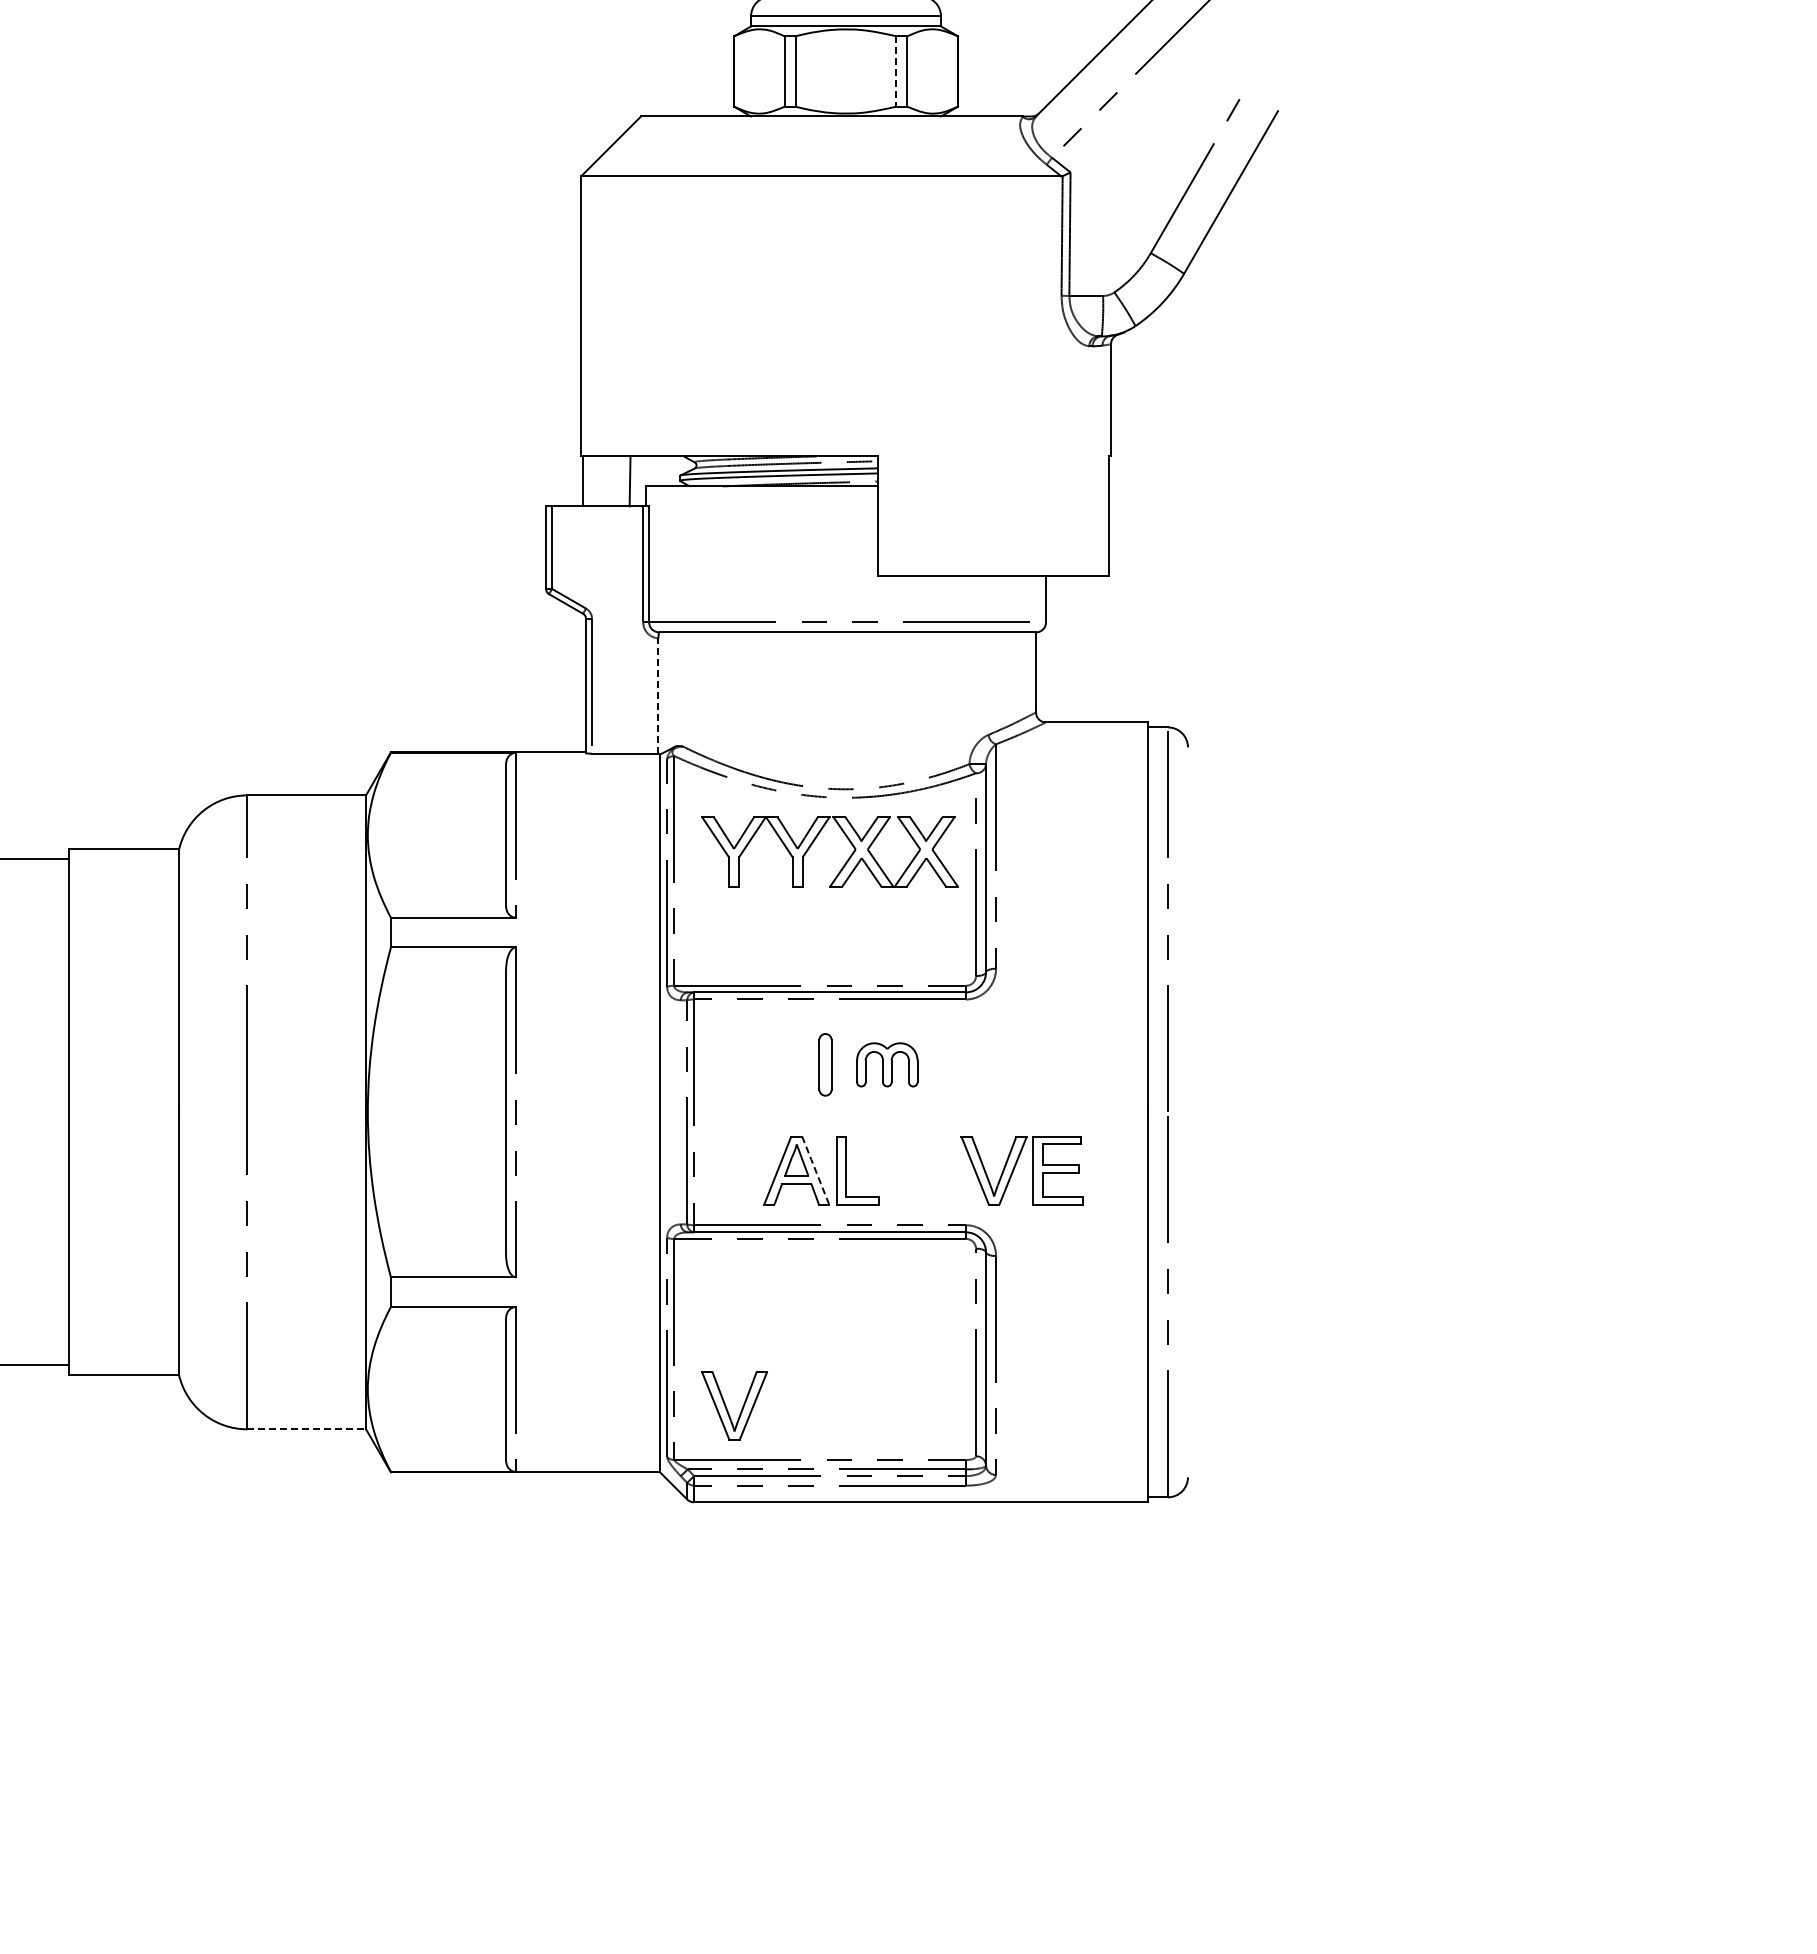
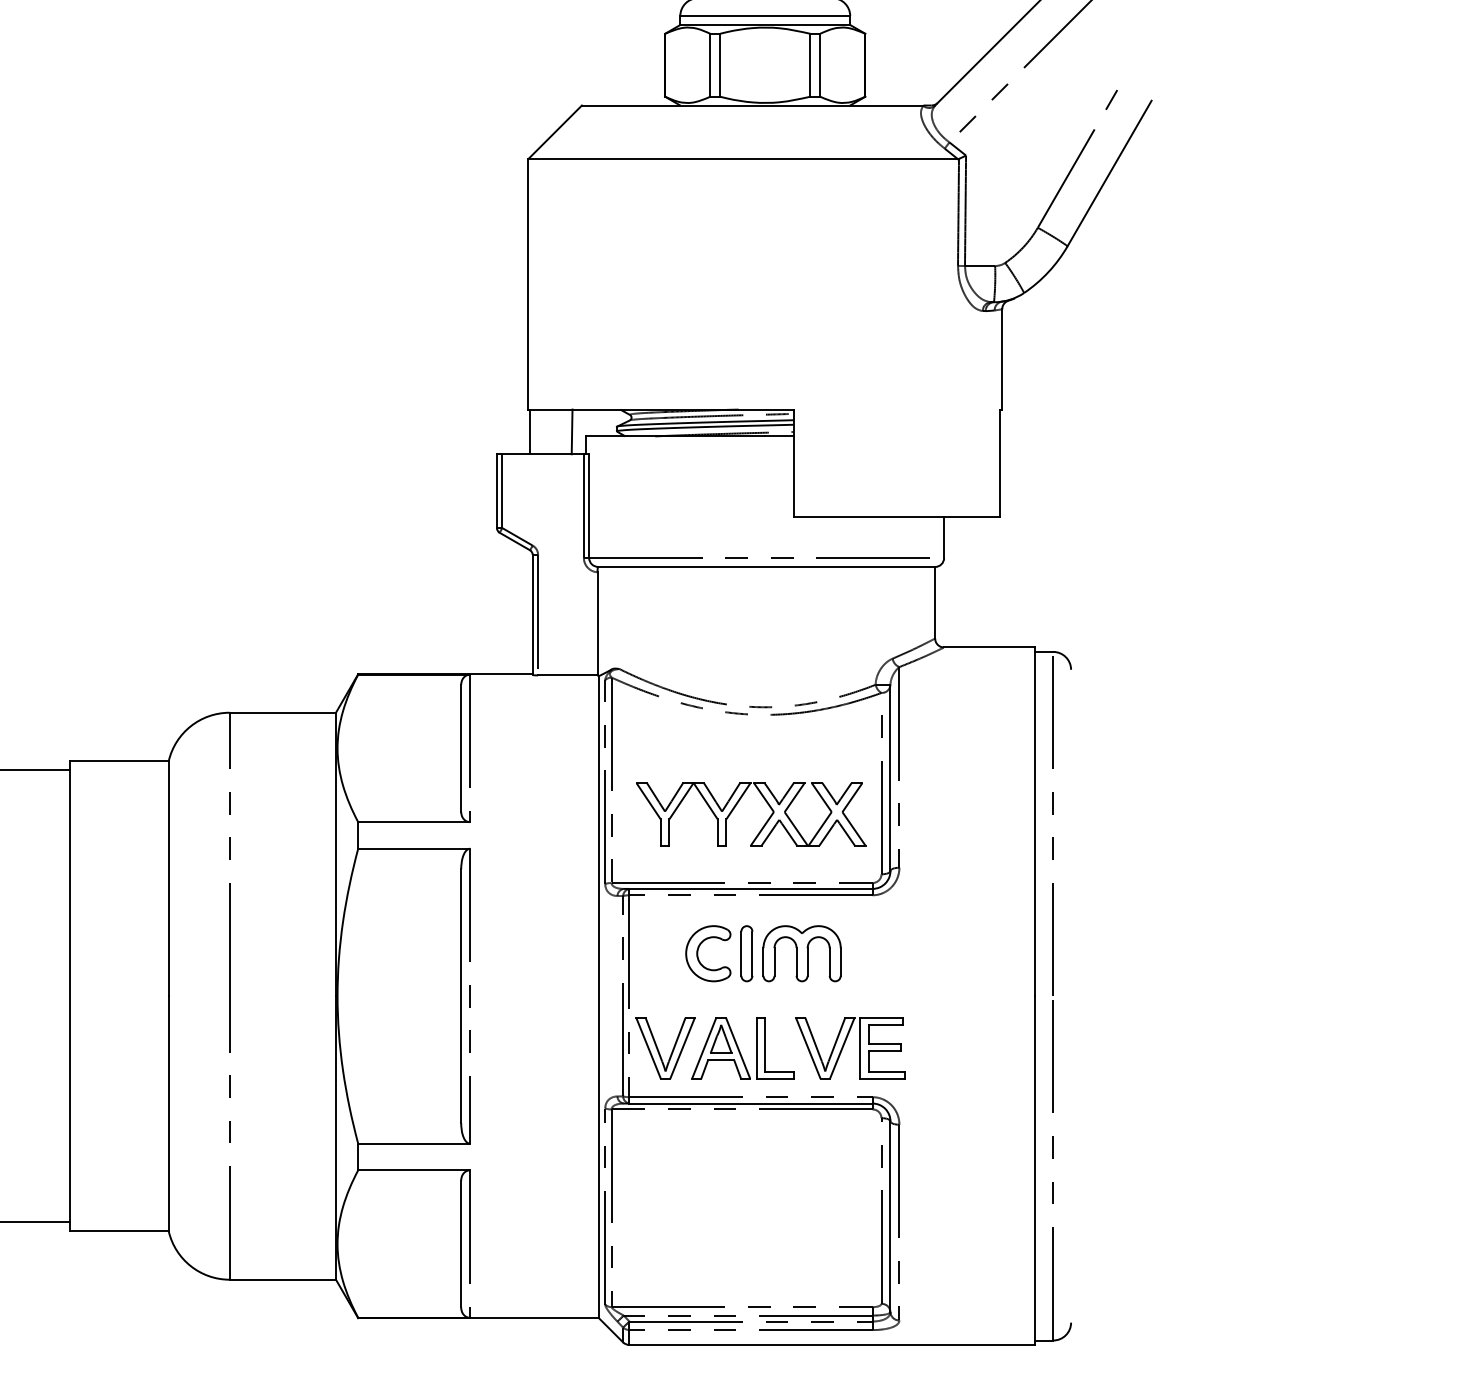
line: (896, 71) -> (810, 65), dashed -> solid
line: (658, 696) -> (597, 624), dashed -> solid
part: (815, 840) -> (737, 804), moved
part: (771, 1061) -> (698, 950), added
part: (887, 1064) -> (802, 953), size x1.43
part: (1015, 1167) -> (844, 1045), moved
line: (815, 1171) -> (737, 1049), dashed -> solid
part: (727, 1408) -> (659, 1050), moved
line: (307, 1429) -> (283, 1279), dashed -> solid

